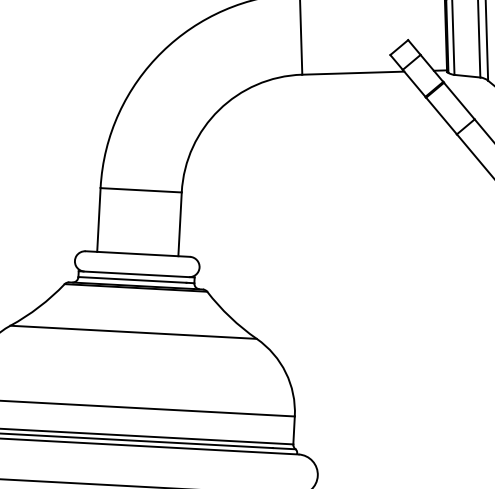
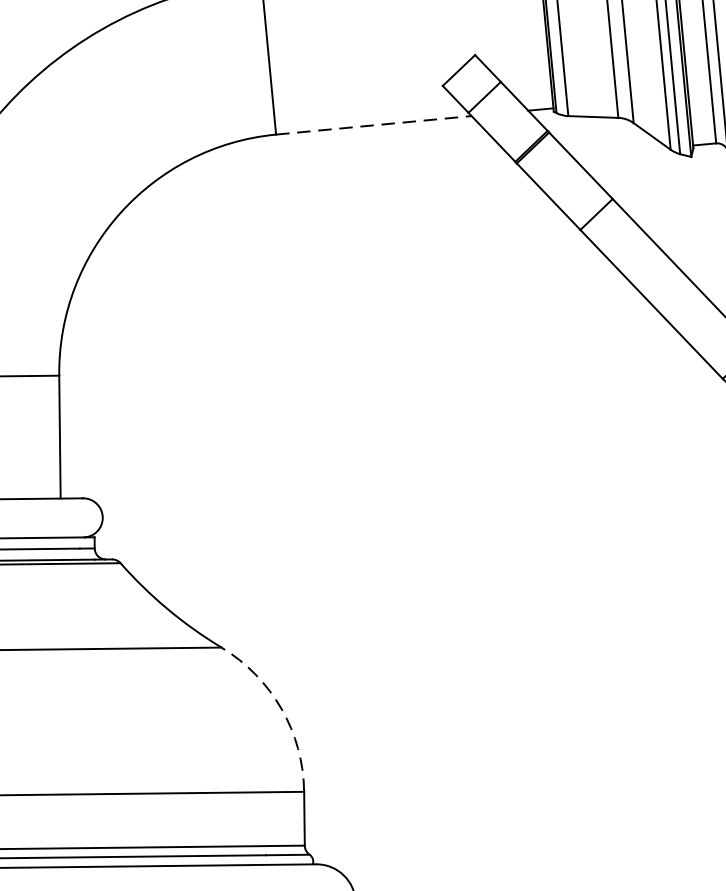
line: (353, 73) -> (374, 125), solid -> dashed
arc: (285, 372) -> (280, 708), solid -> dashed

